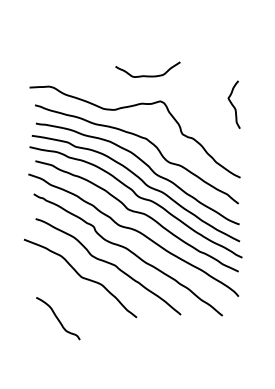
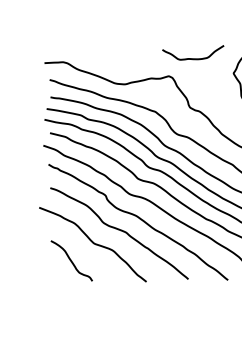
curve: (147, 75) -> (192, 58), moved
curve: (58, 318) -> (72, 260), moved

